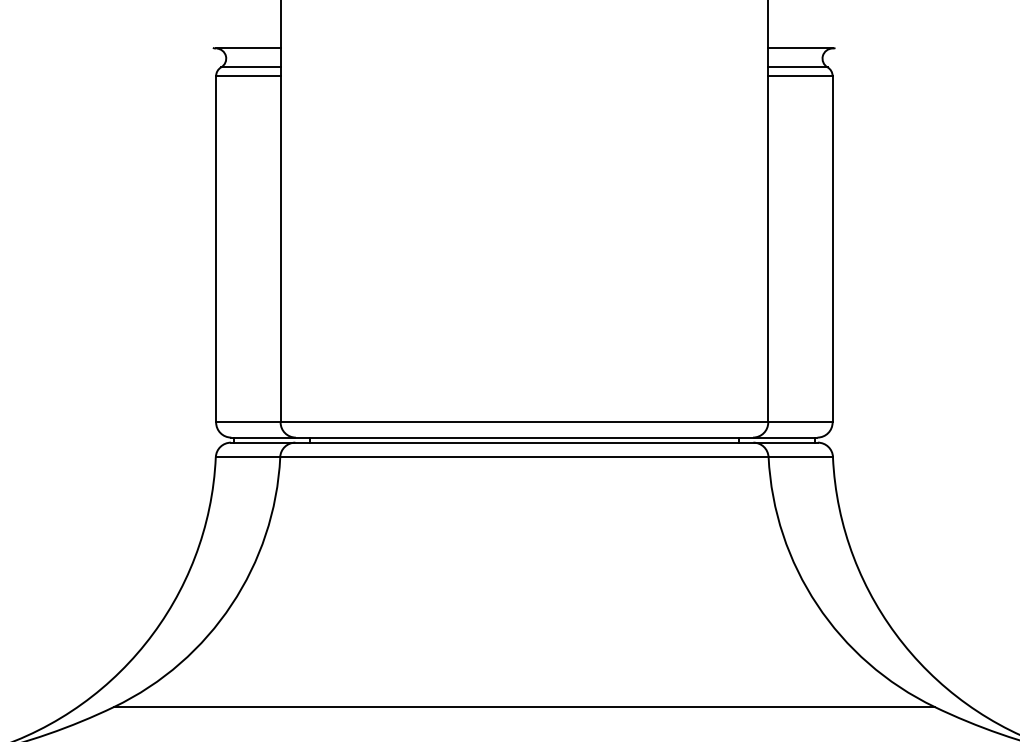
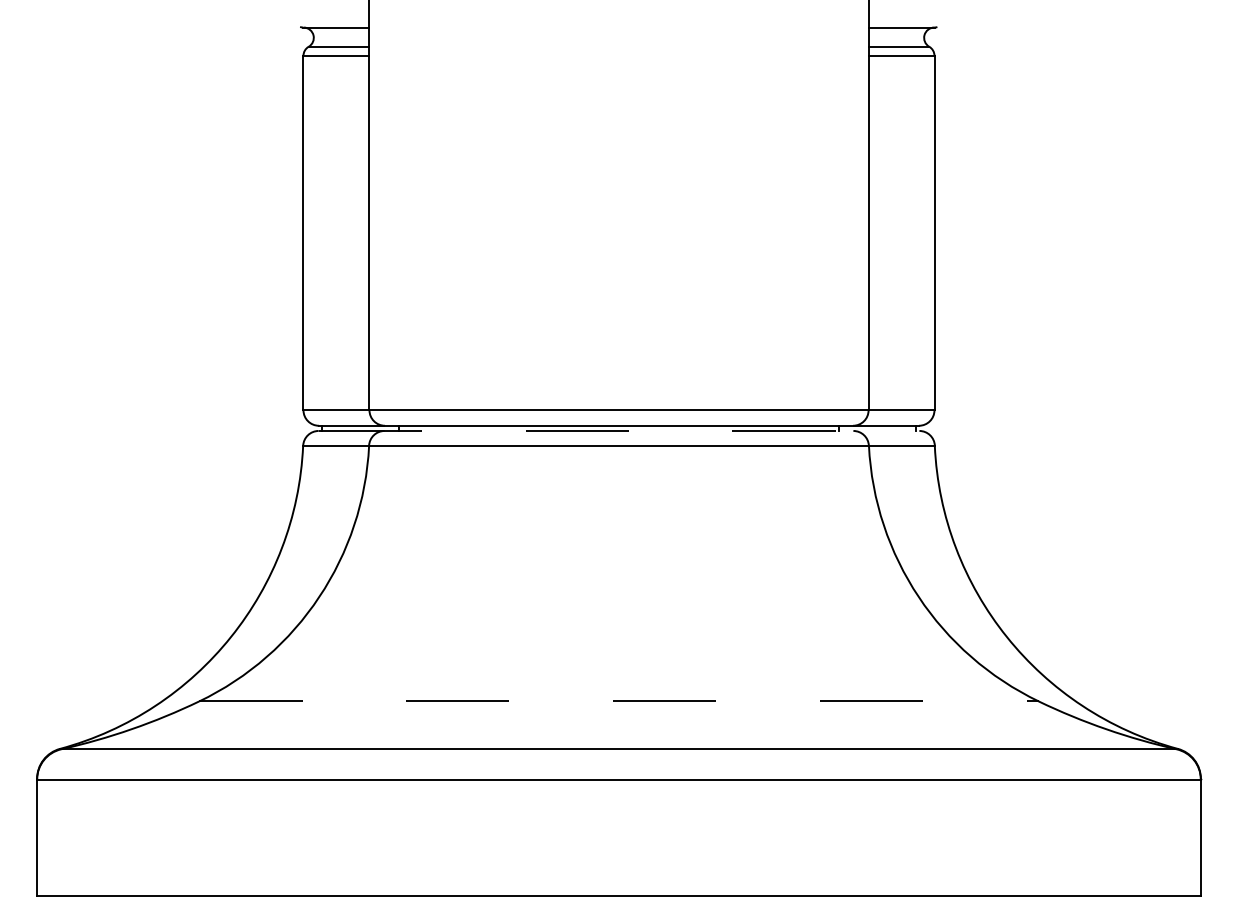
line: (524, 442) -> (619, 430), solid -> dashed
line: (523, 706) -> (618, 701), solid -> dashed

